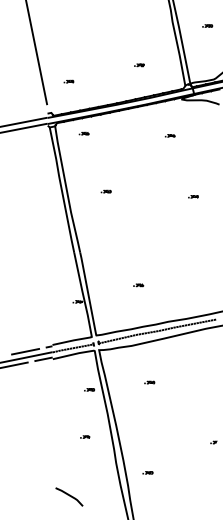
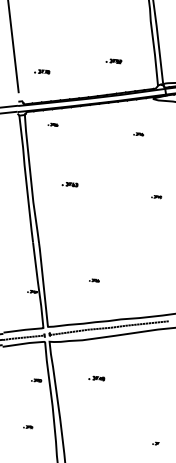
part: (139, 65) -> (114, 61), size x1.6
part: (68, 81) -> (41, 71), size x1.6
part: (105, 191) -> (69, 184), size x1.6
part: (149, 382) -> (96, 378), size x1.6

